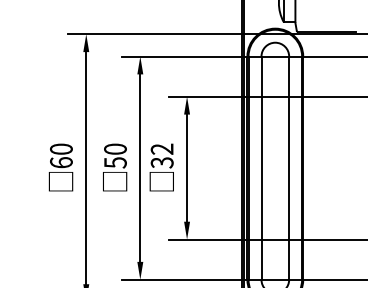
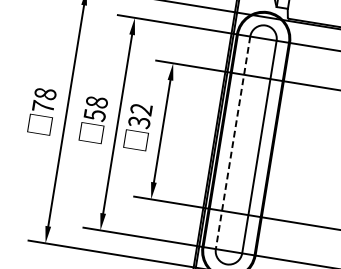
text: (115, 148) -> (97, 101), 50 -> 58
text: (61, 155) -> (44, 99), 60 -> 78
line: (261, 168) -> (233, 143), solid -> dashed

